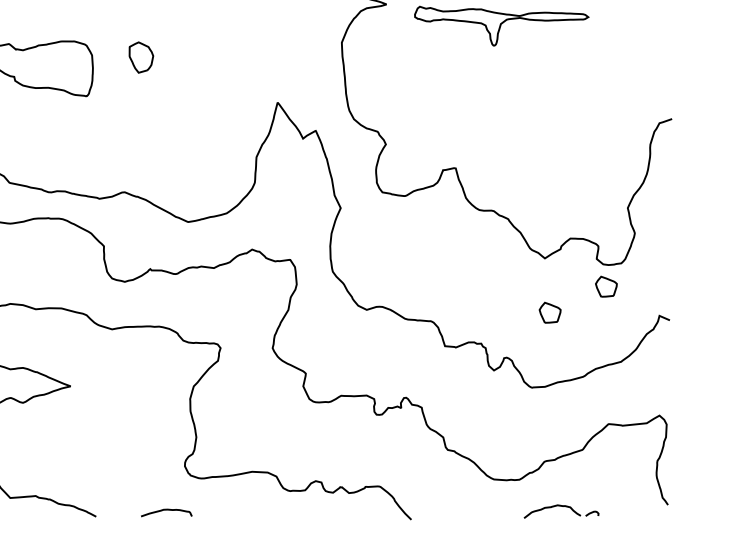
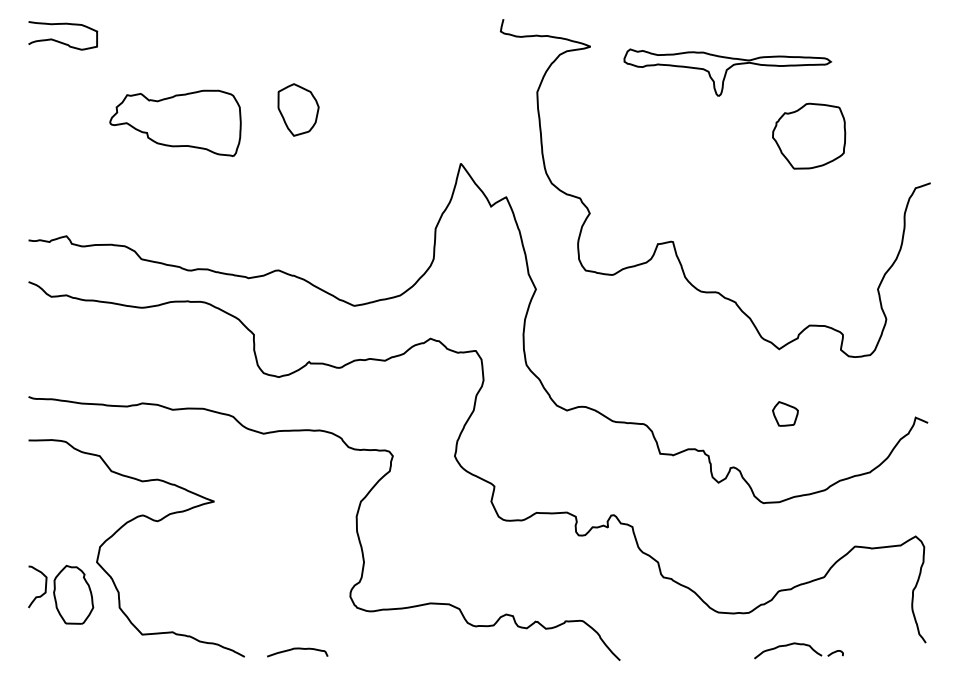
part: (141, 57) -> (298, 109), size x1.43
part: (570, 78) -> (809, 135), added
part: (606, 286) -> (852, 382), removed
curve: (166, 510) -> (297, 649), moved

